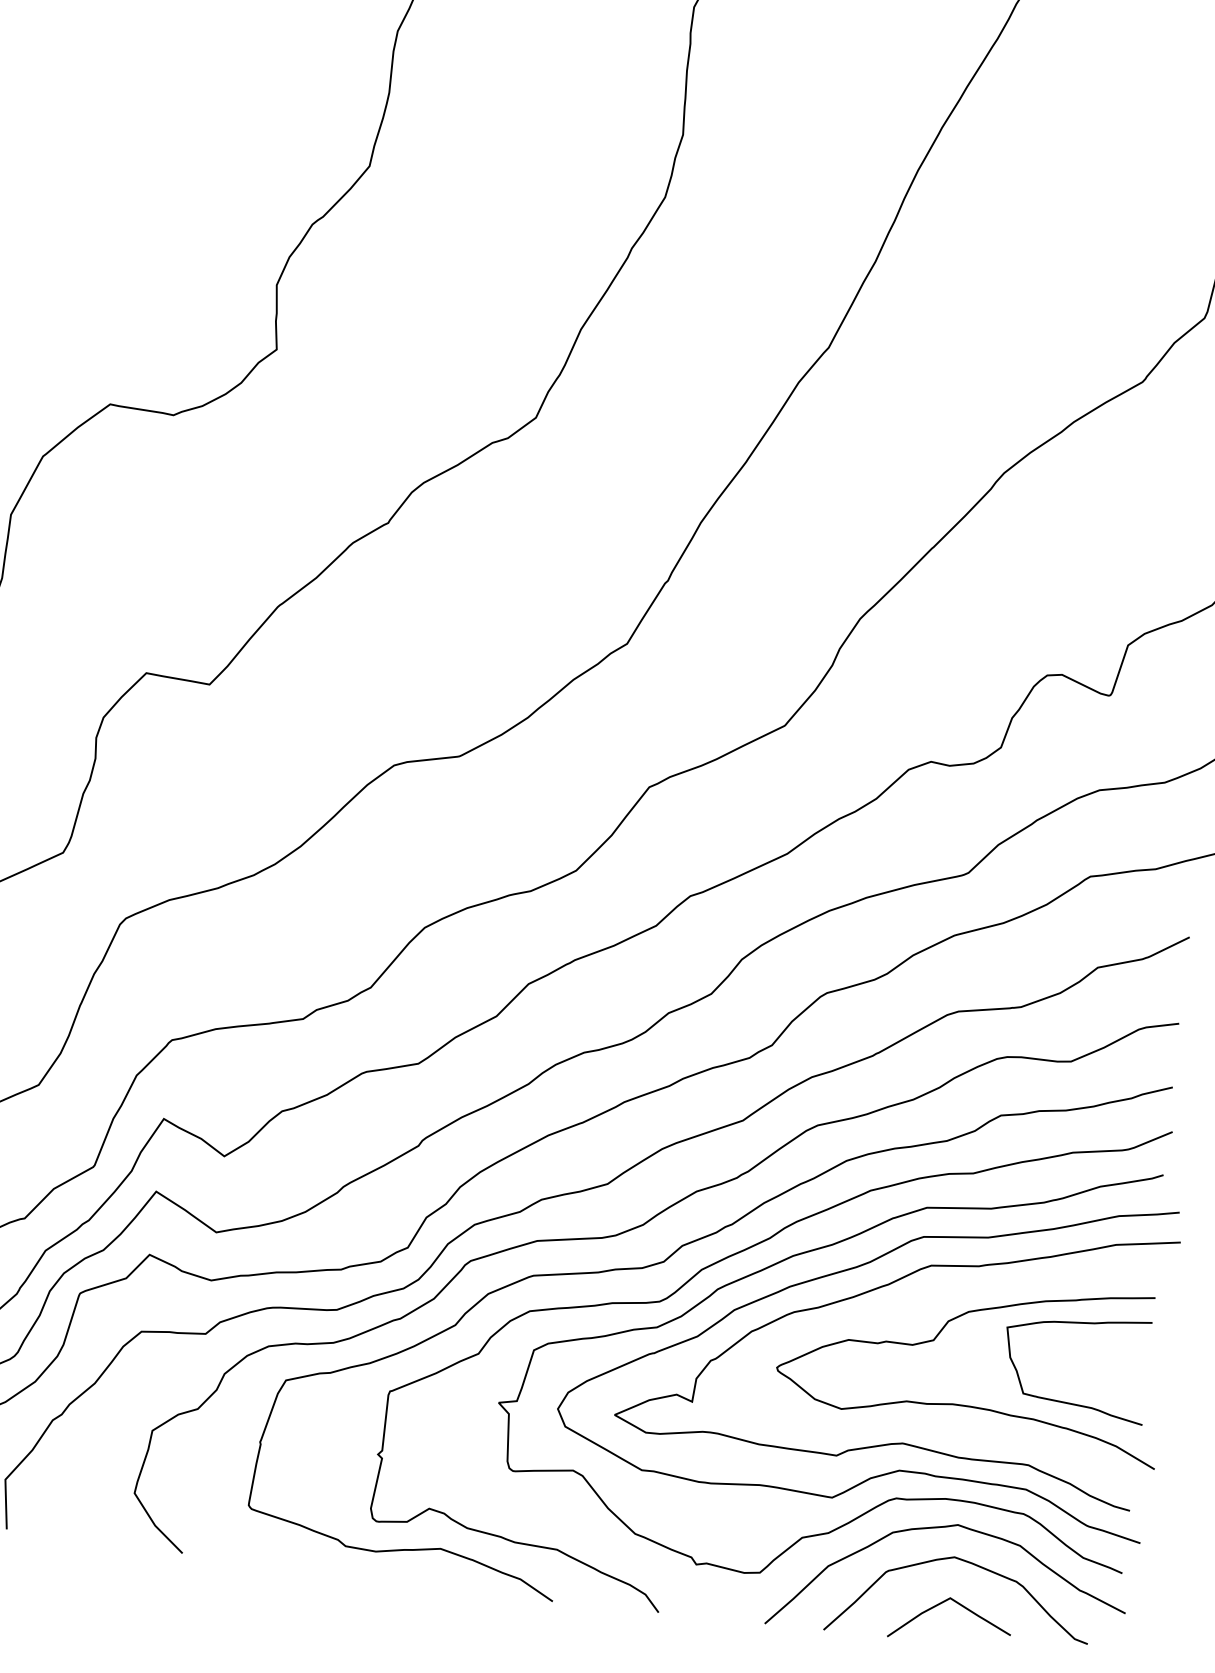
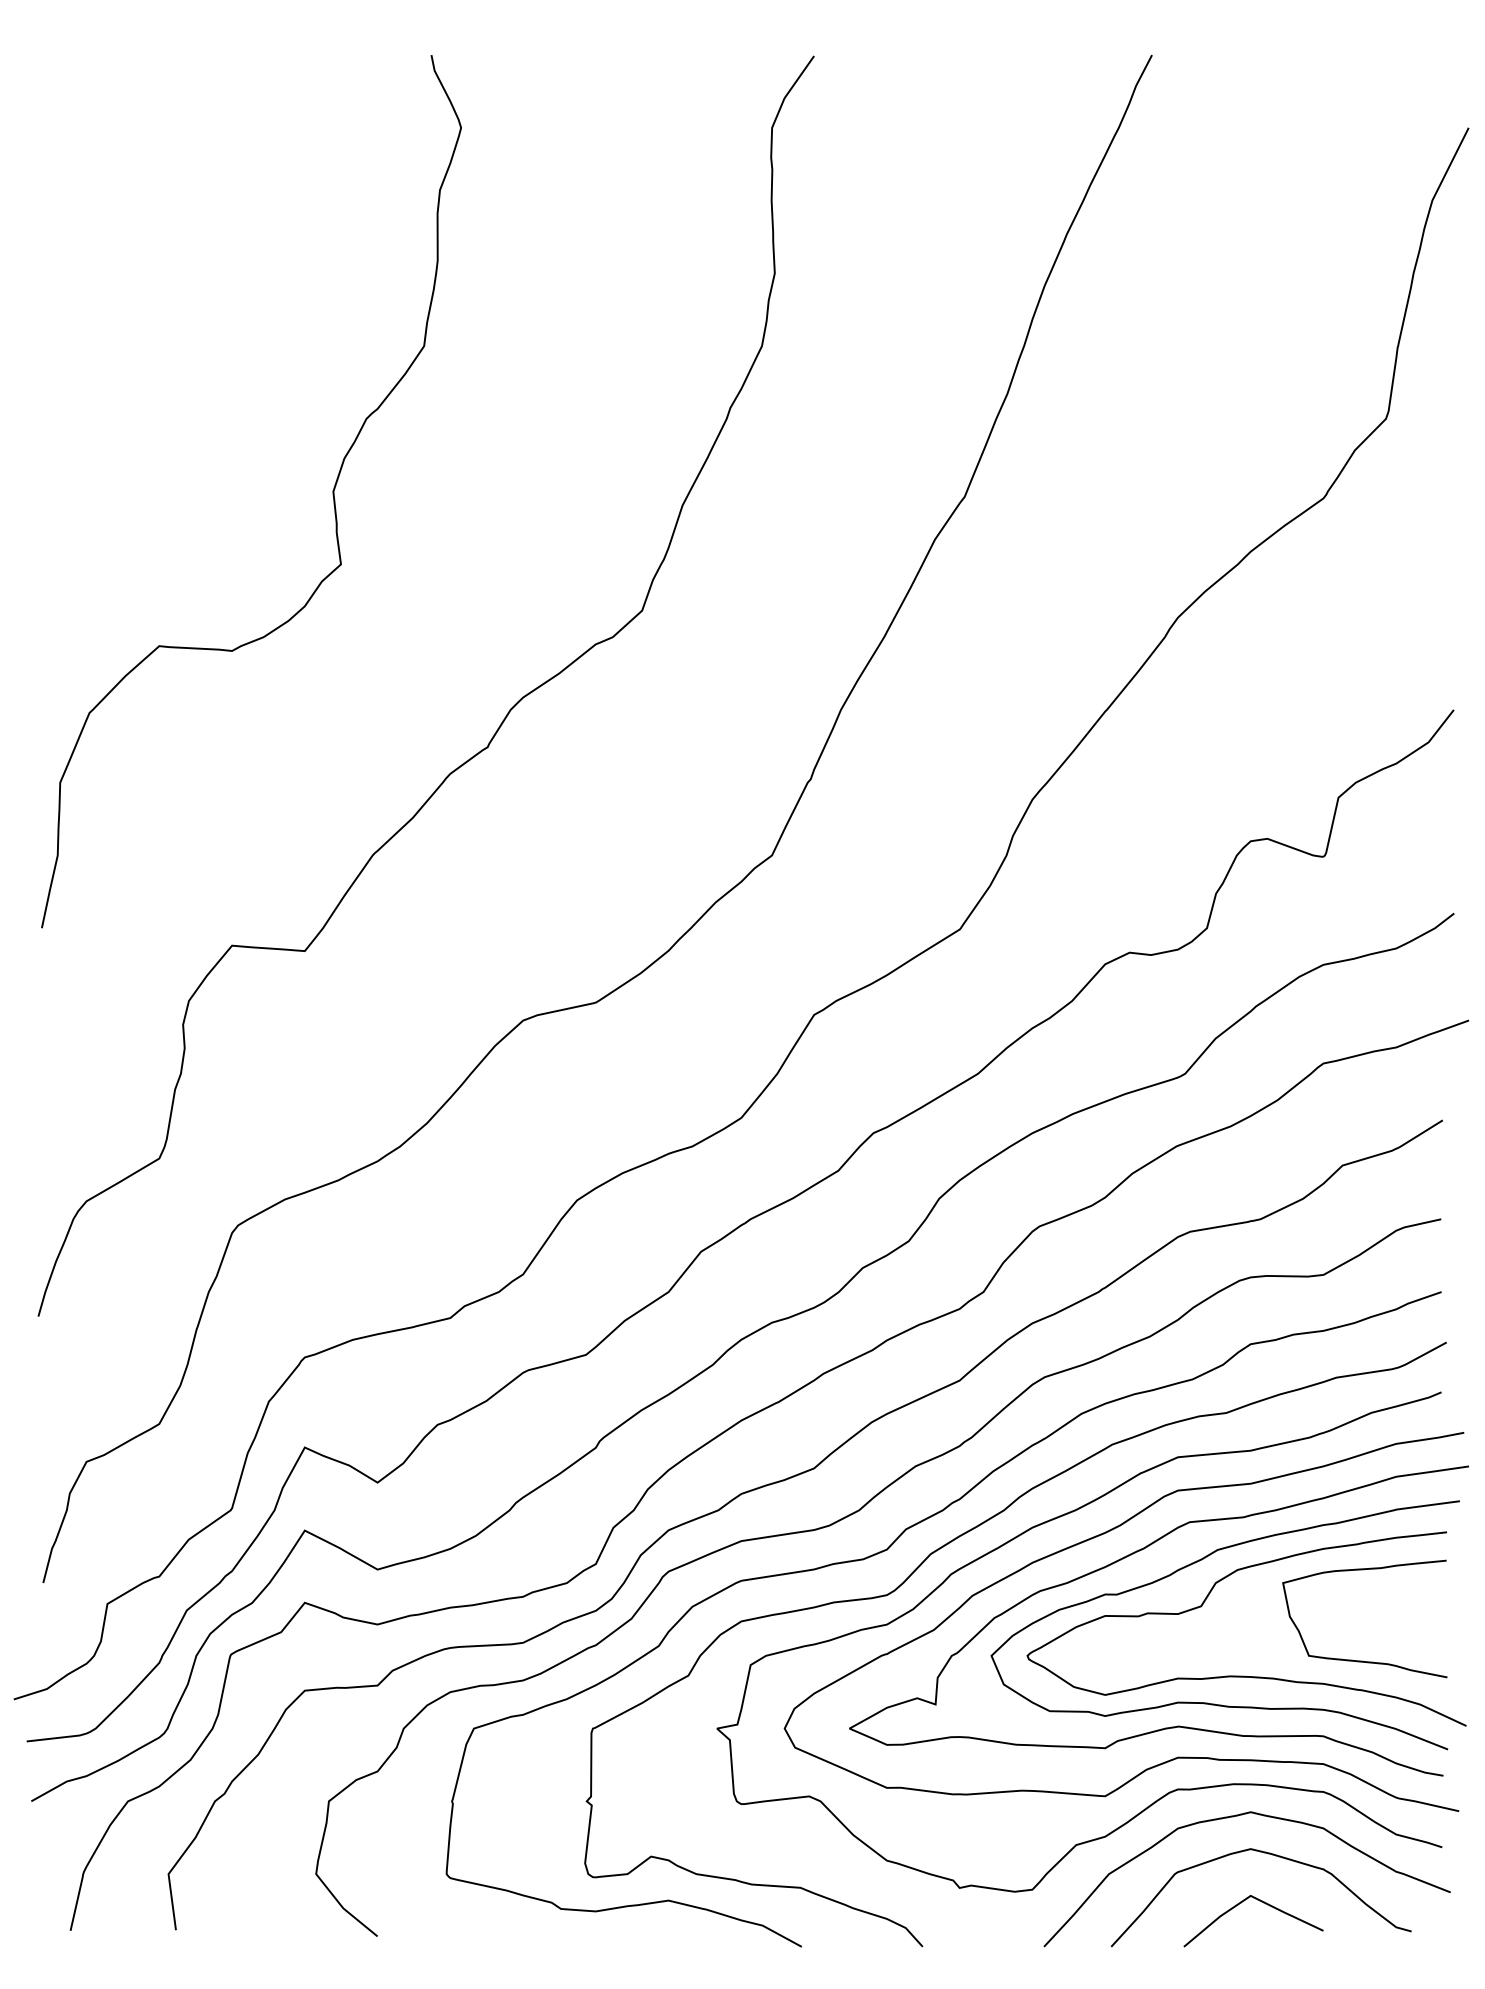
curve: (930, 1303) -> (1193, 1564), added

